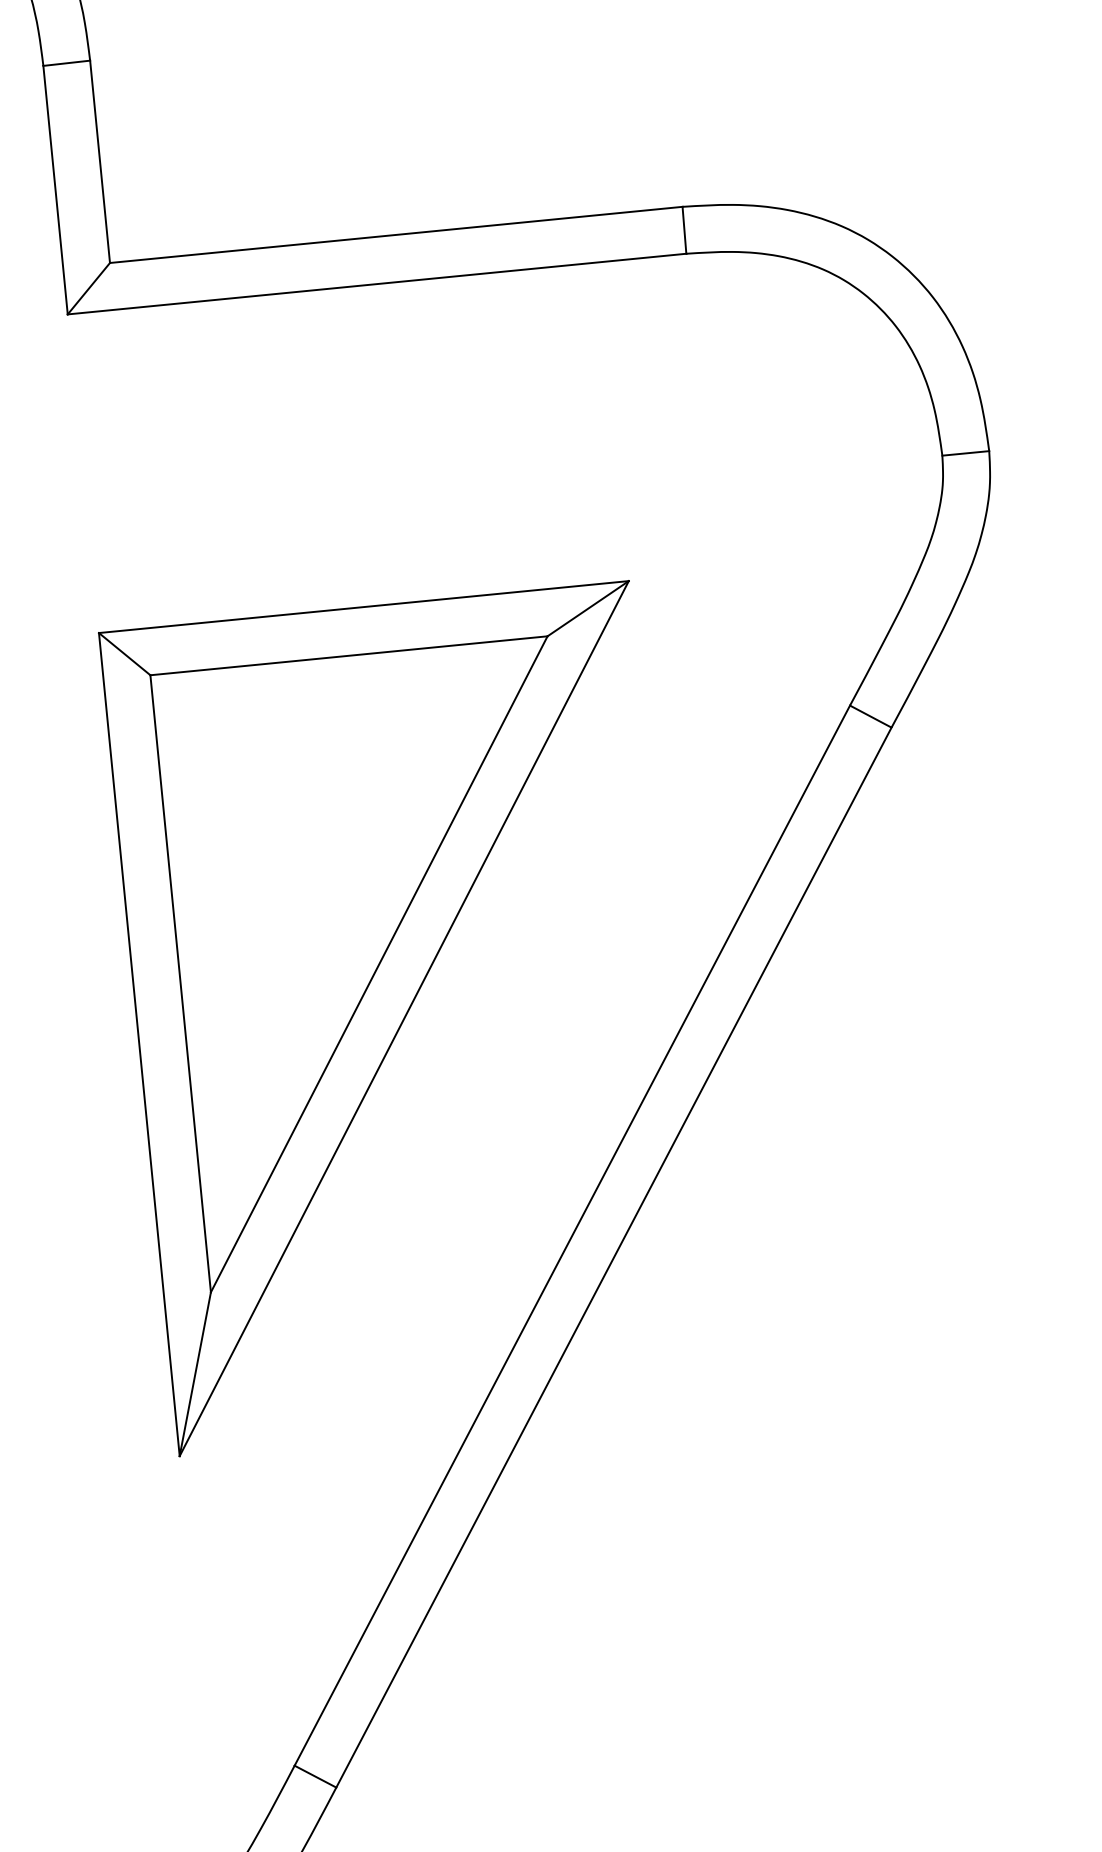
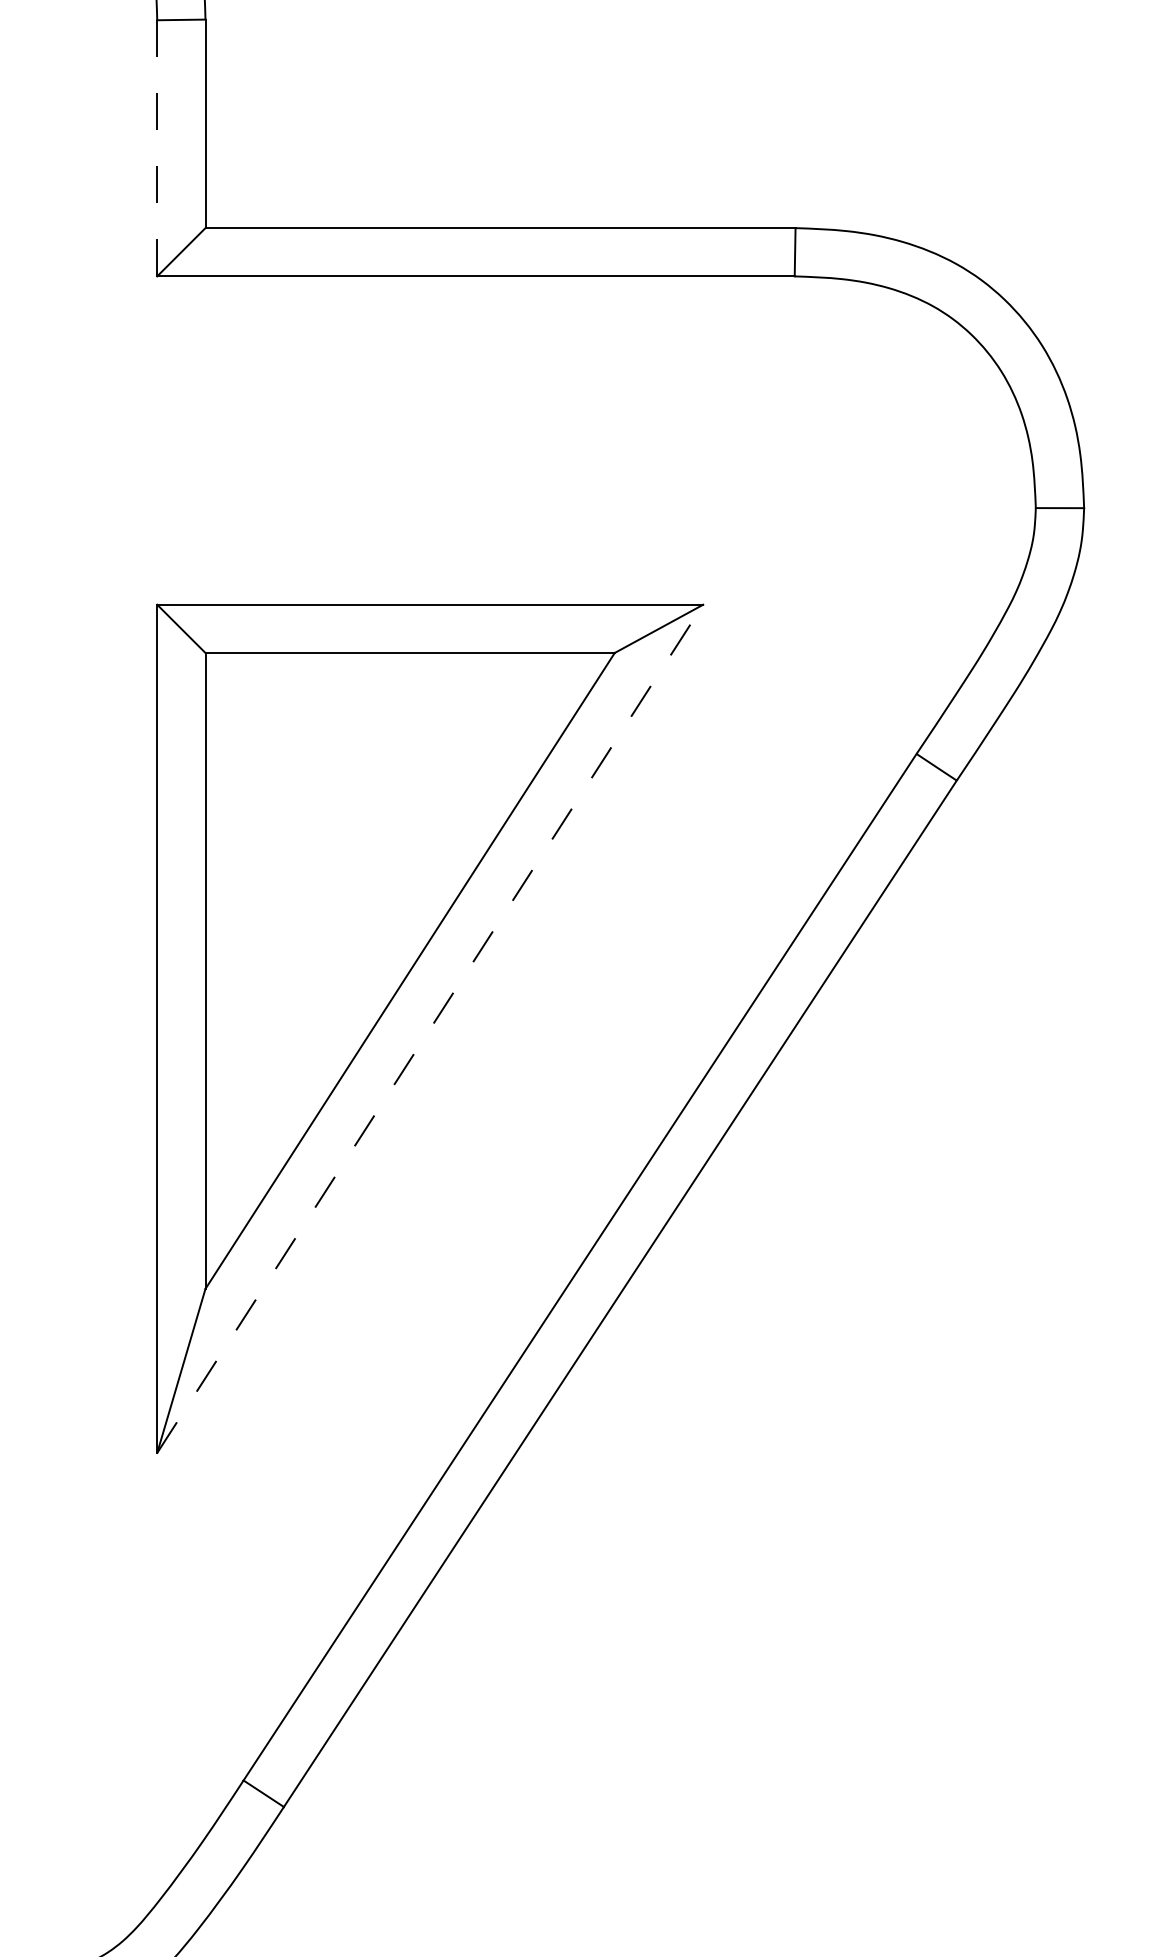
line: (55, 190) -> (157, 148), solid -> dashed
line: (404, 1018) -> (430, 1028), solid -> dashed

